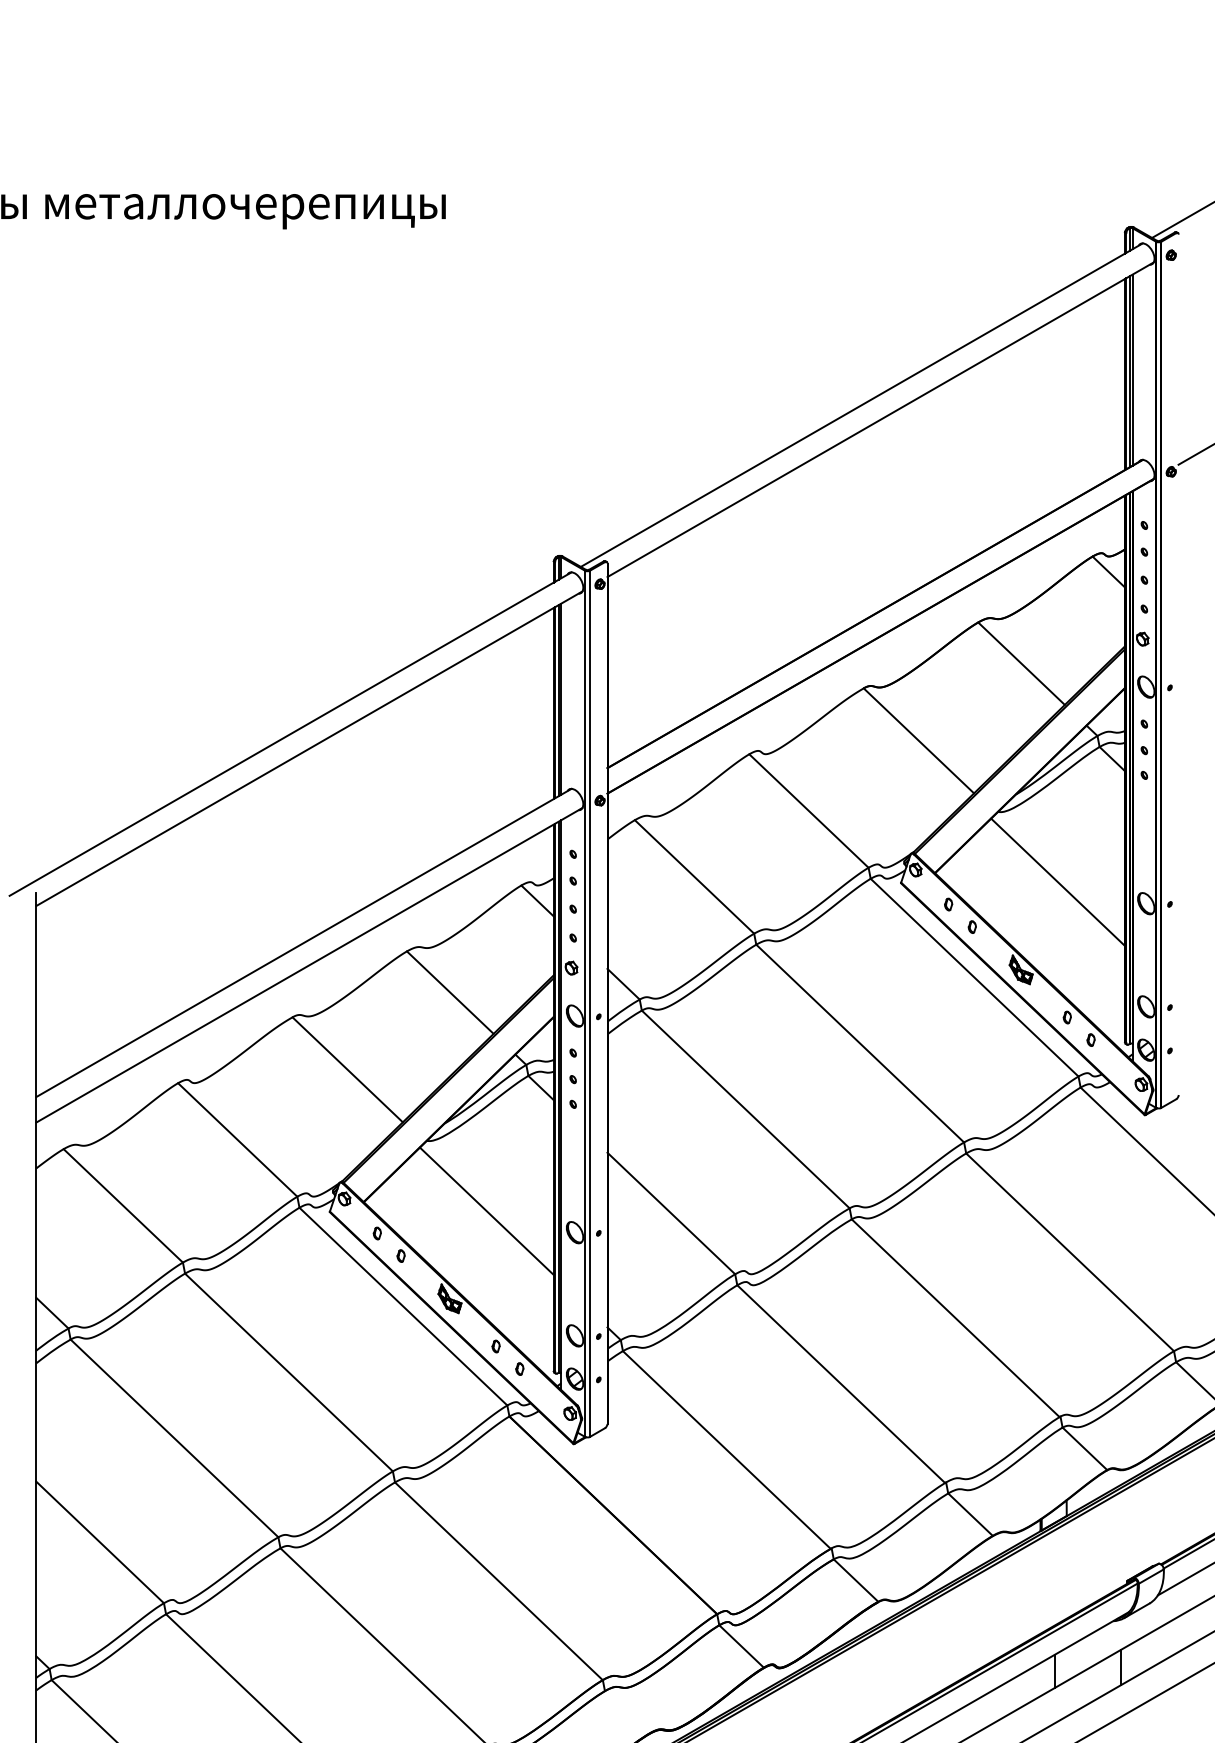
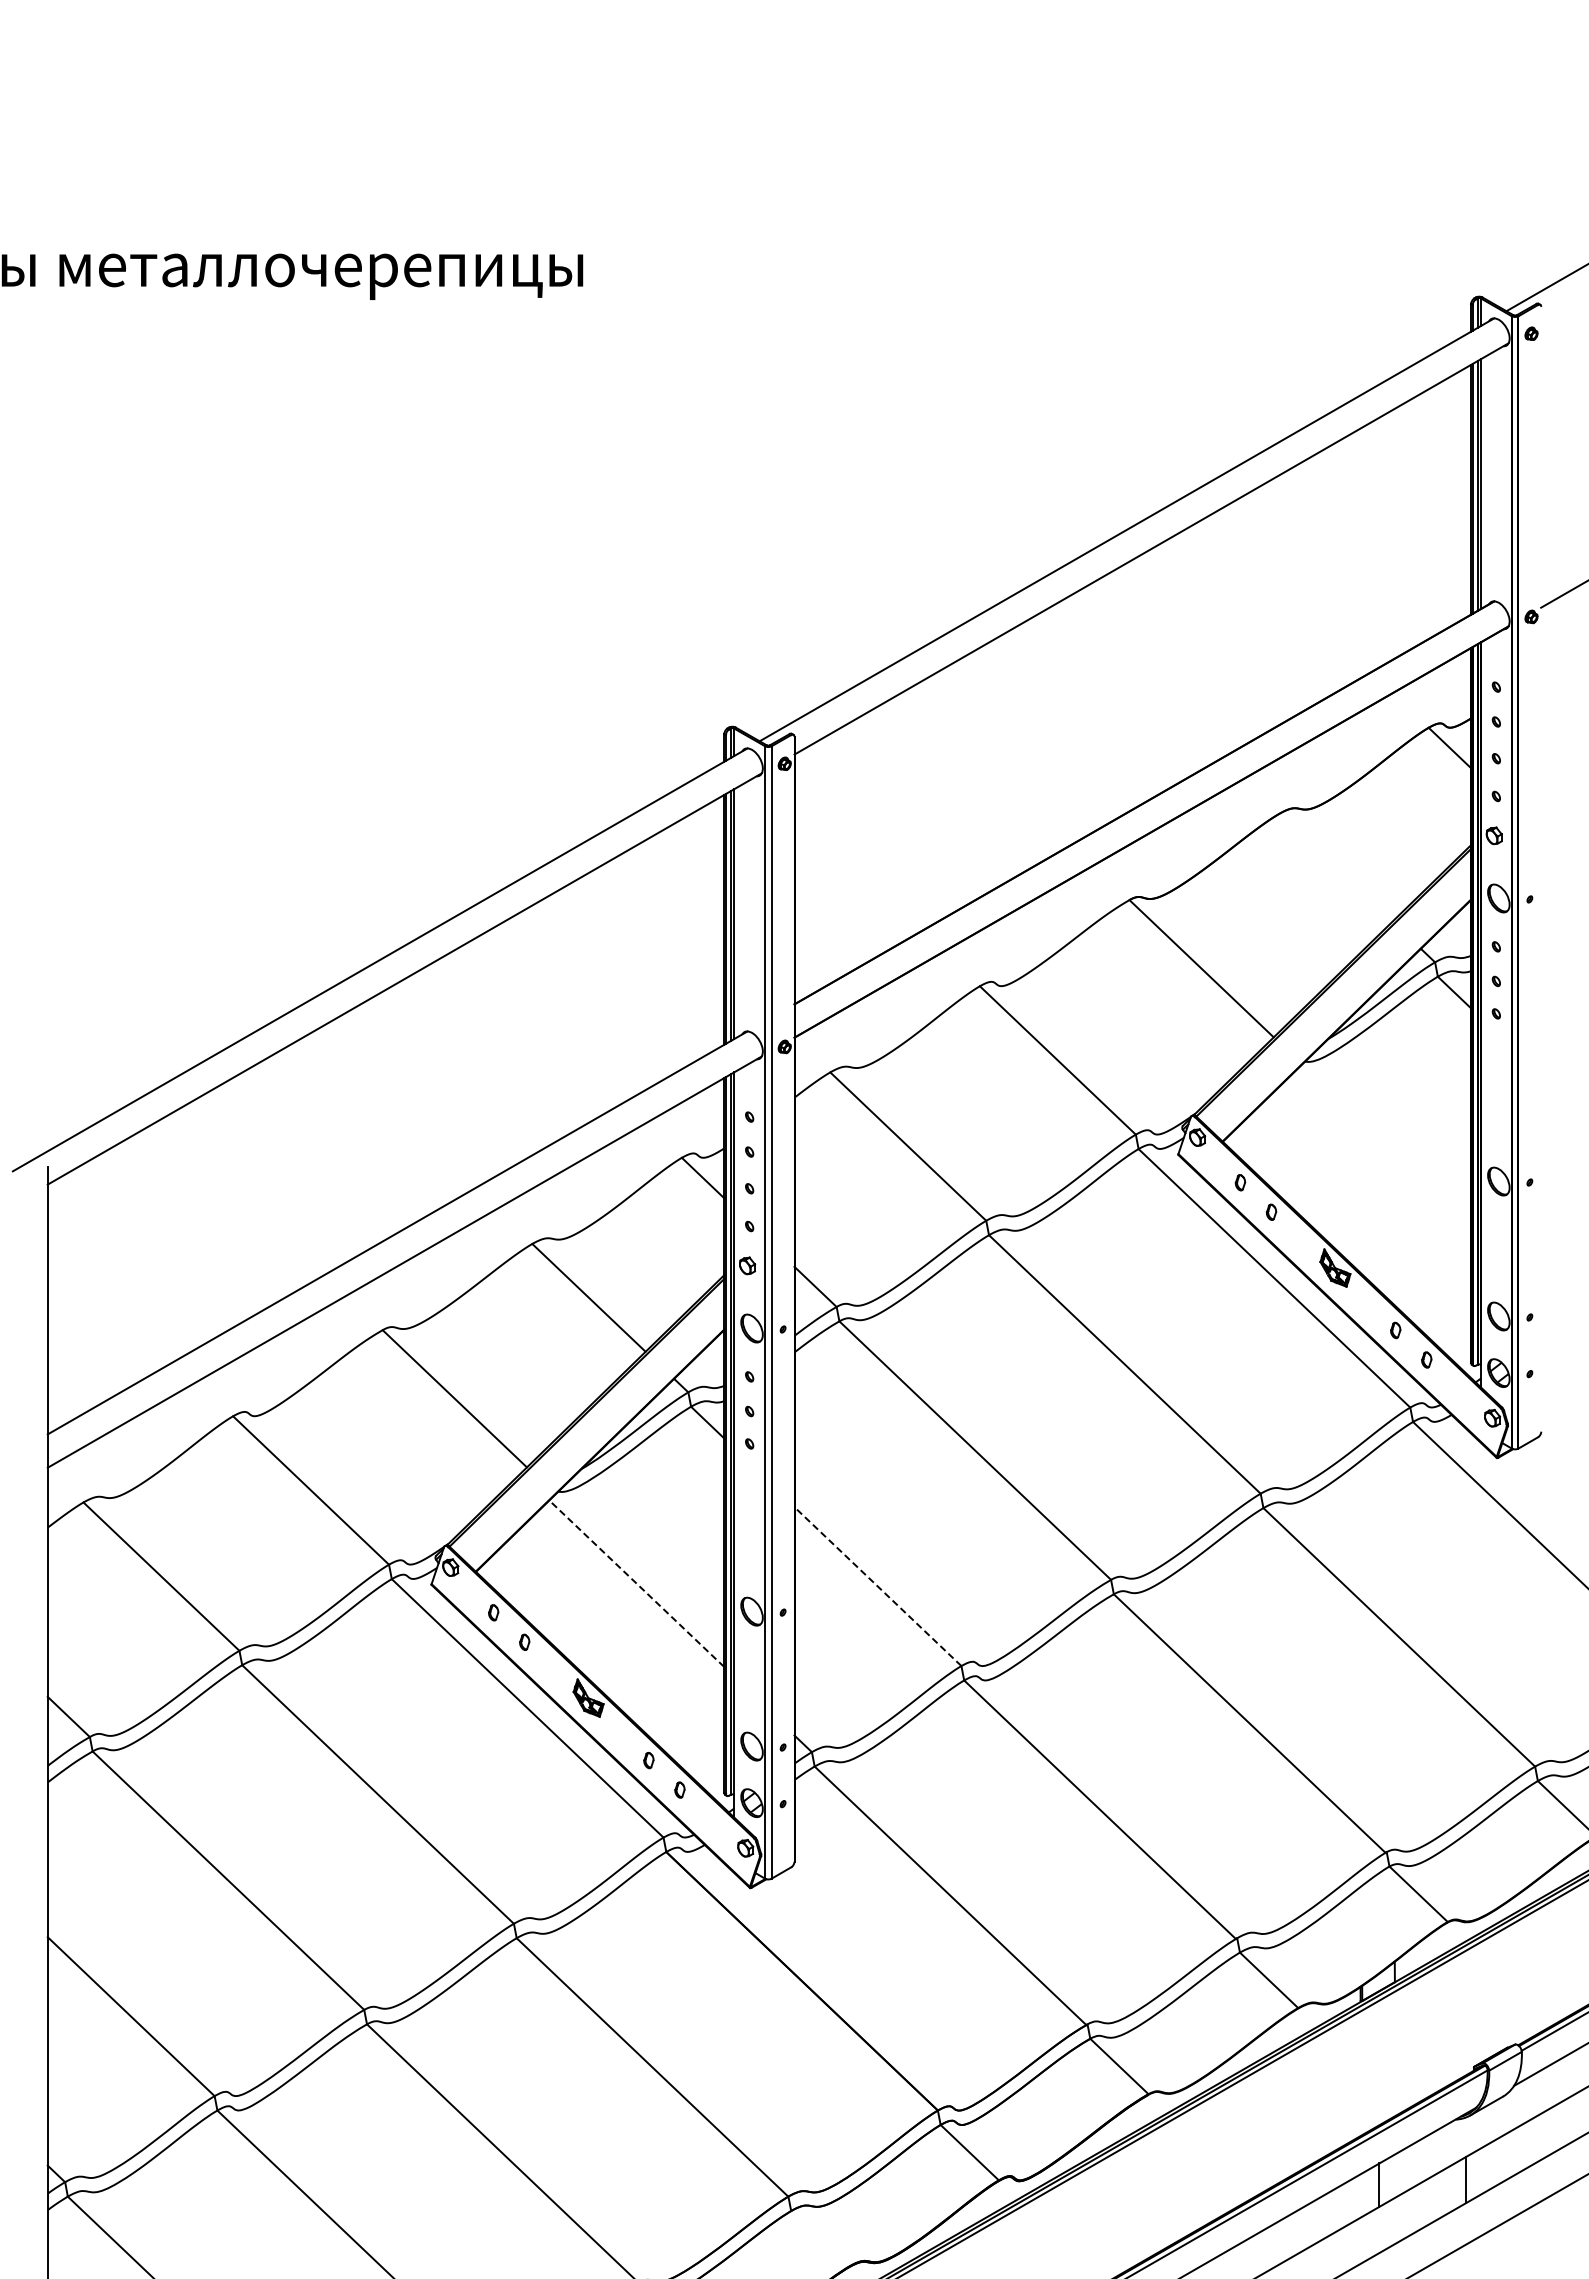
line: (1021, 663) -> (1335, 867), removed
line: (1058, 882) -> (1383, 1153), removed
line: (486, 1211) -> (636, 1583), solid -> dashed
line: (670, 1213) -> (877, 1586), solid -> dashed

